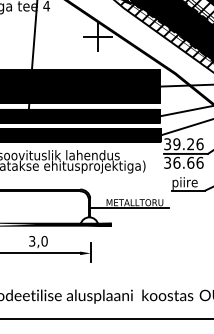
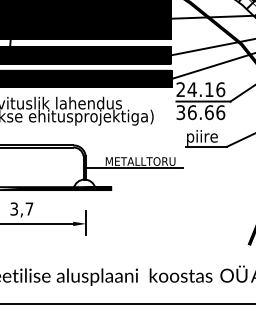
text: (179, 144) -> (195, 89), 39.26 -> 24.16
text: (44, 241) -> (29, 209), 3,0 -> 3,7

